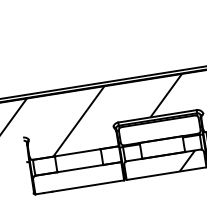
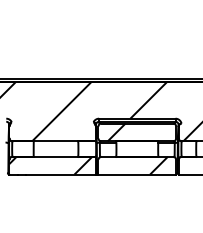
hatch: (138, 133) -> (116, 132), added
hatch: (76, 178) -> (50, 165), added

